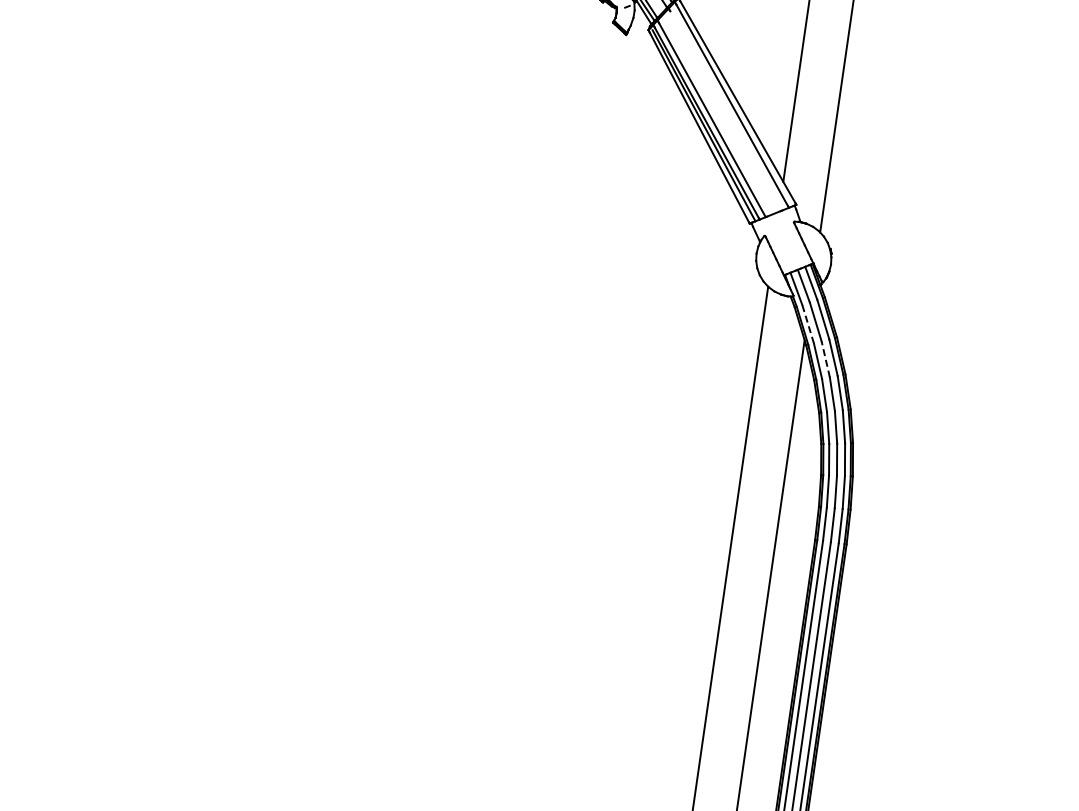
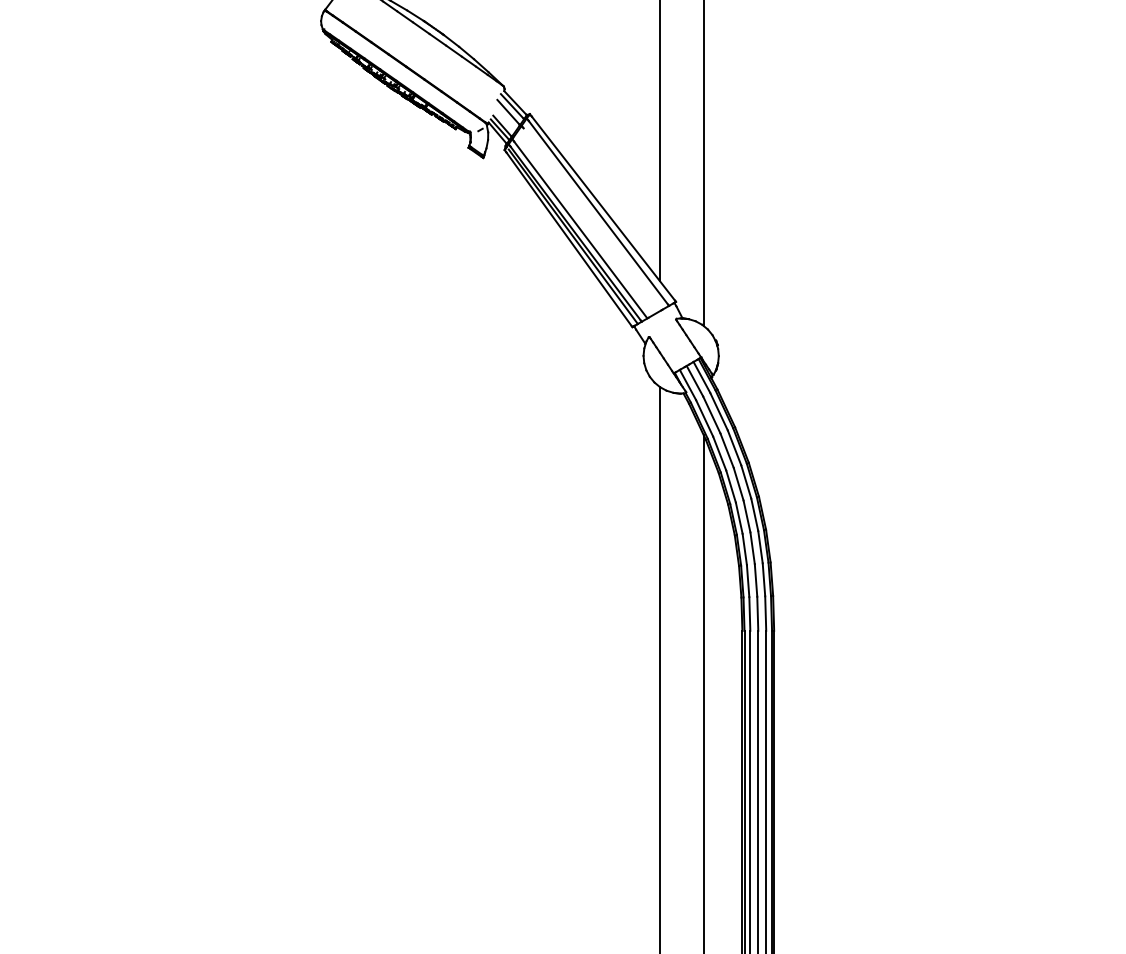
line: (808, 323) -> (704, 417), dashed -> solid
line: (825, 359) -> (726, 450), dashed -> solid

